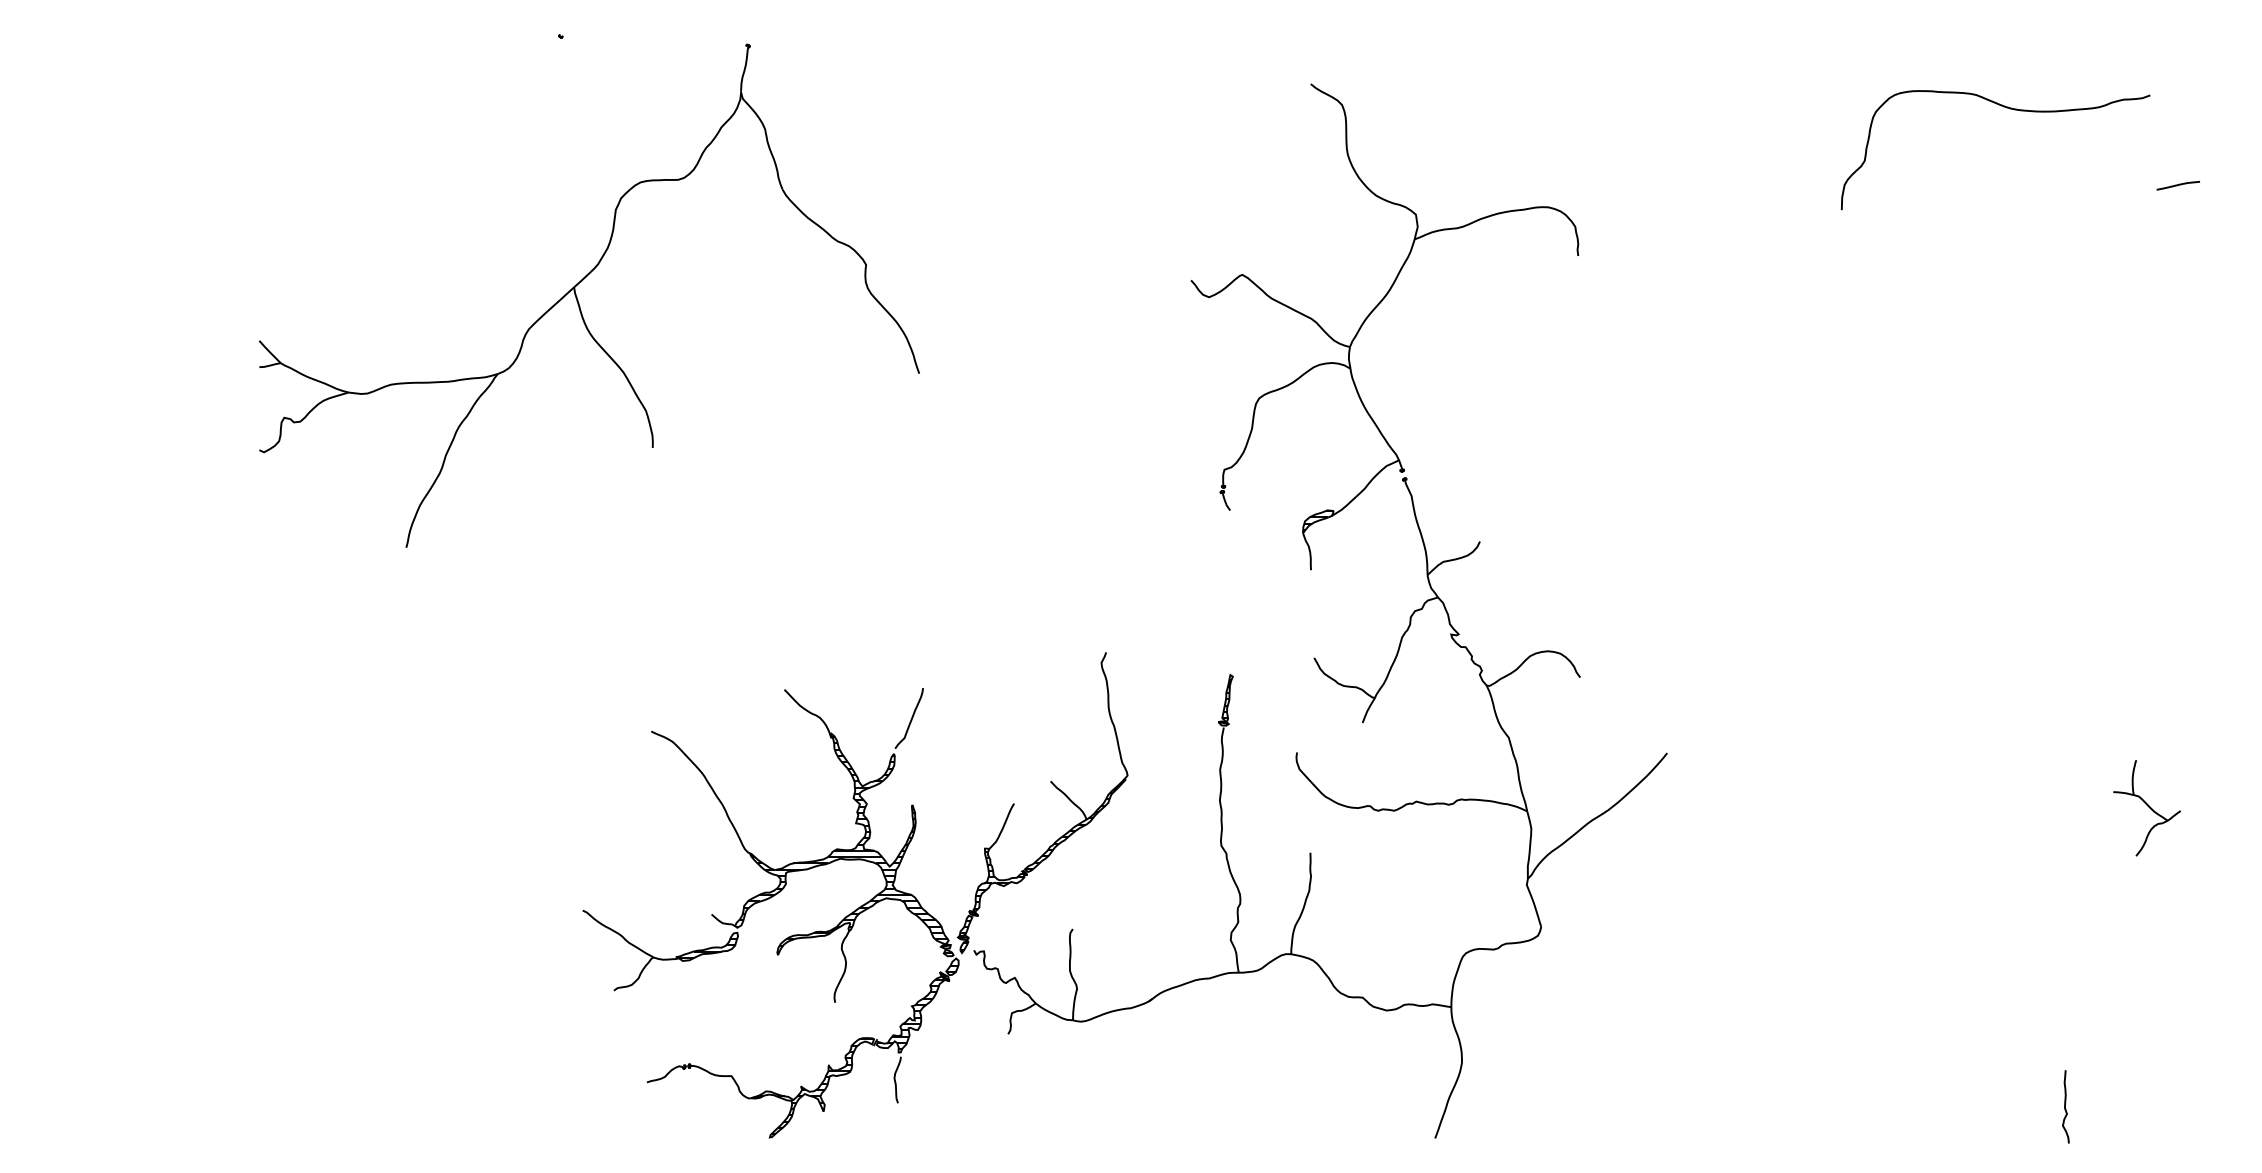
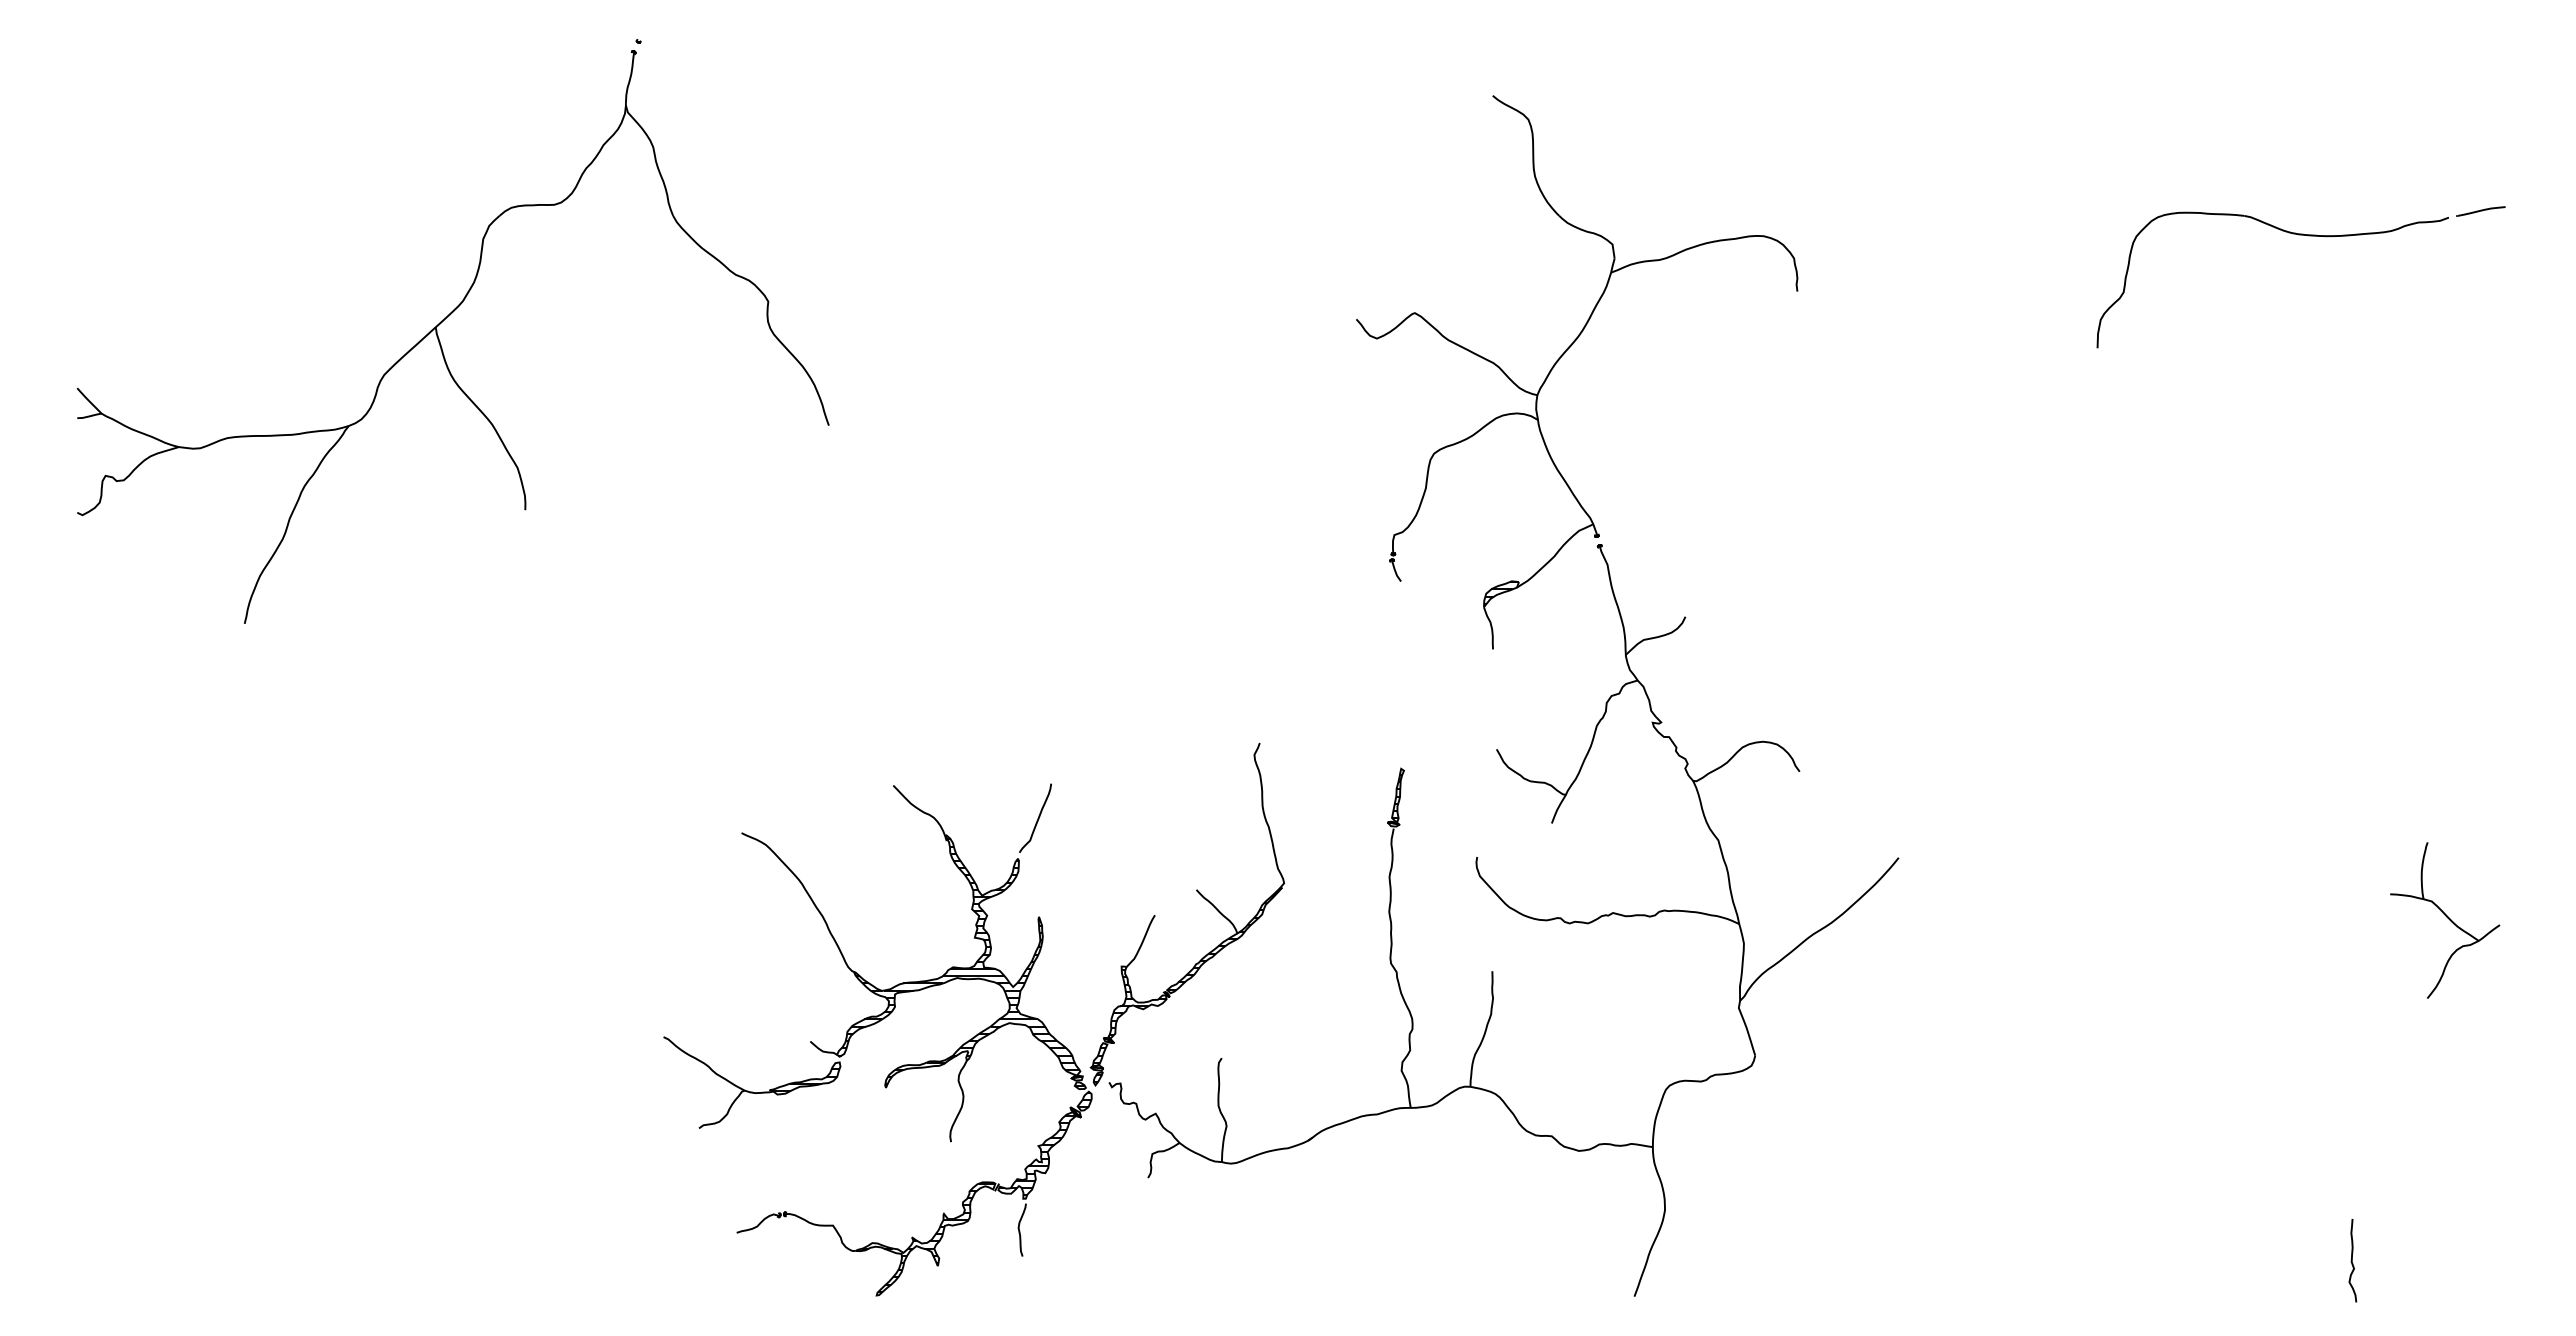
part: (2009, 109) -> (2288, 233), moved
part: (578, 299) -> (440, 341), moved
part: (2147, 808) -> (2445, 920), size x1.43

